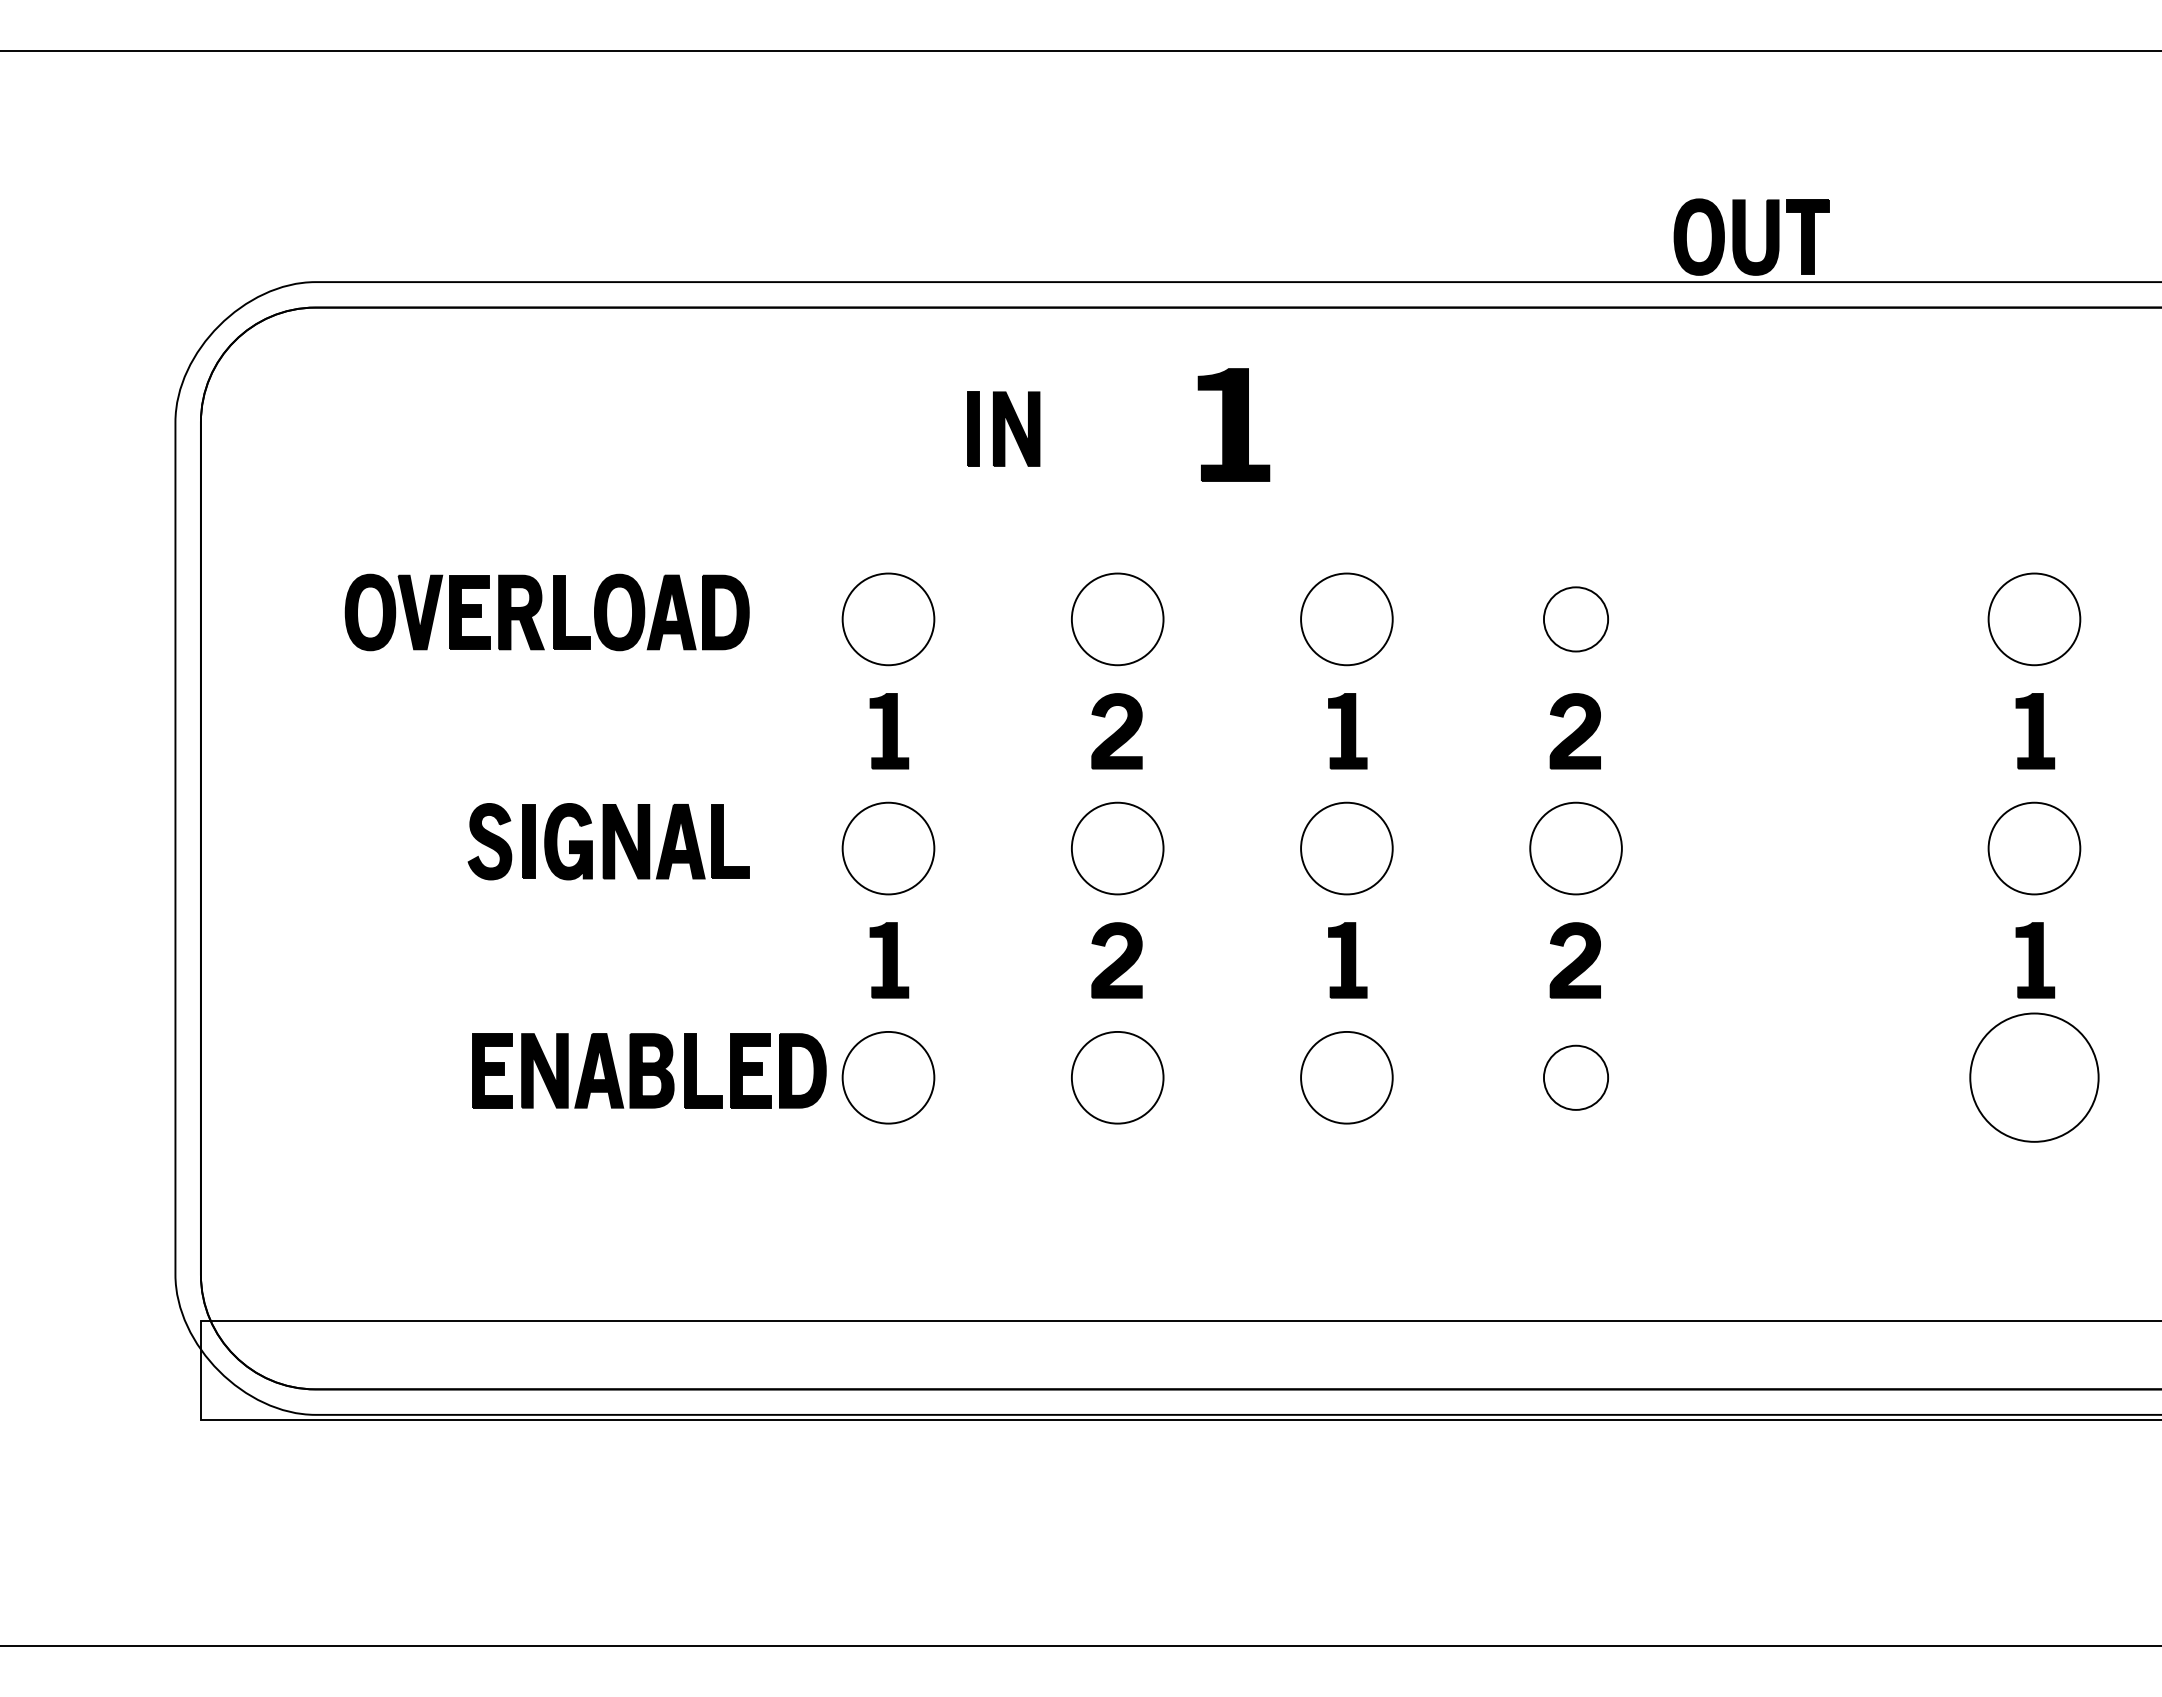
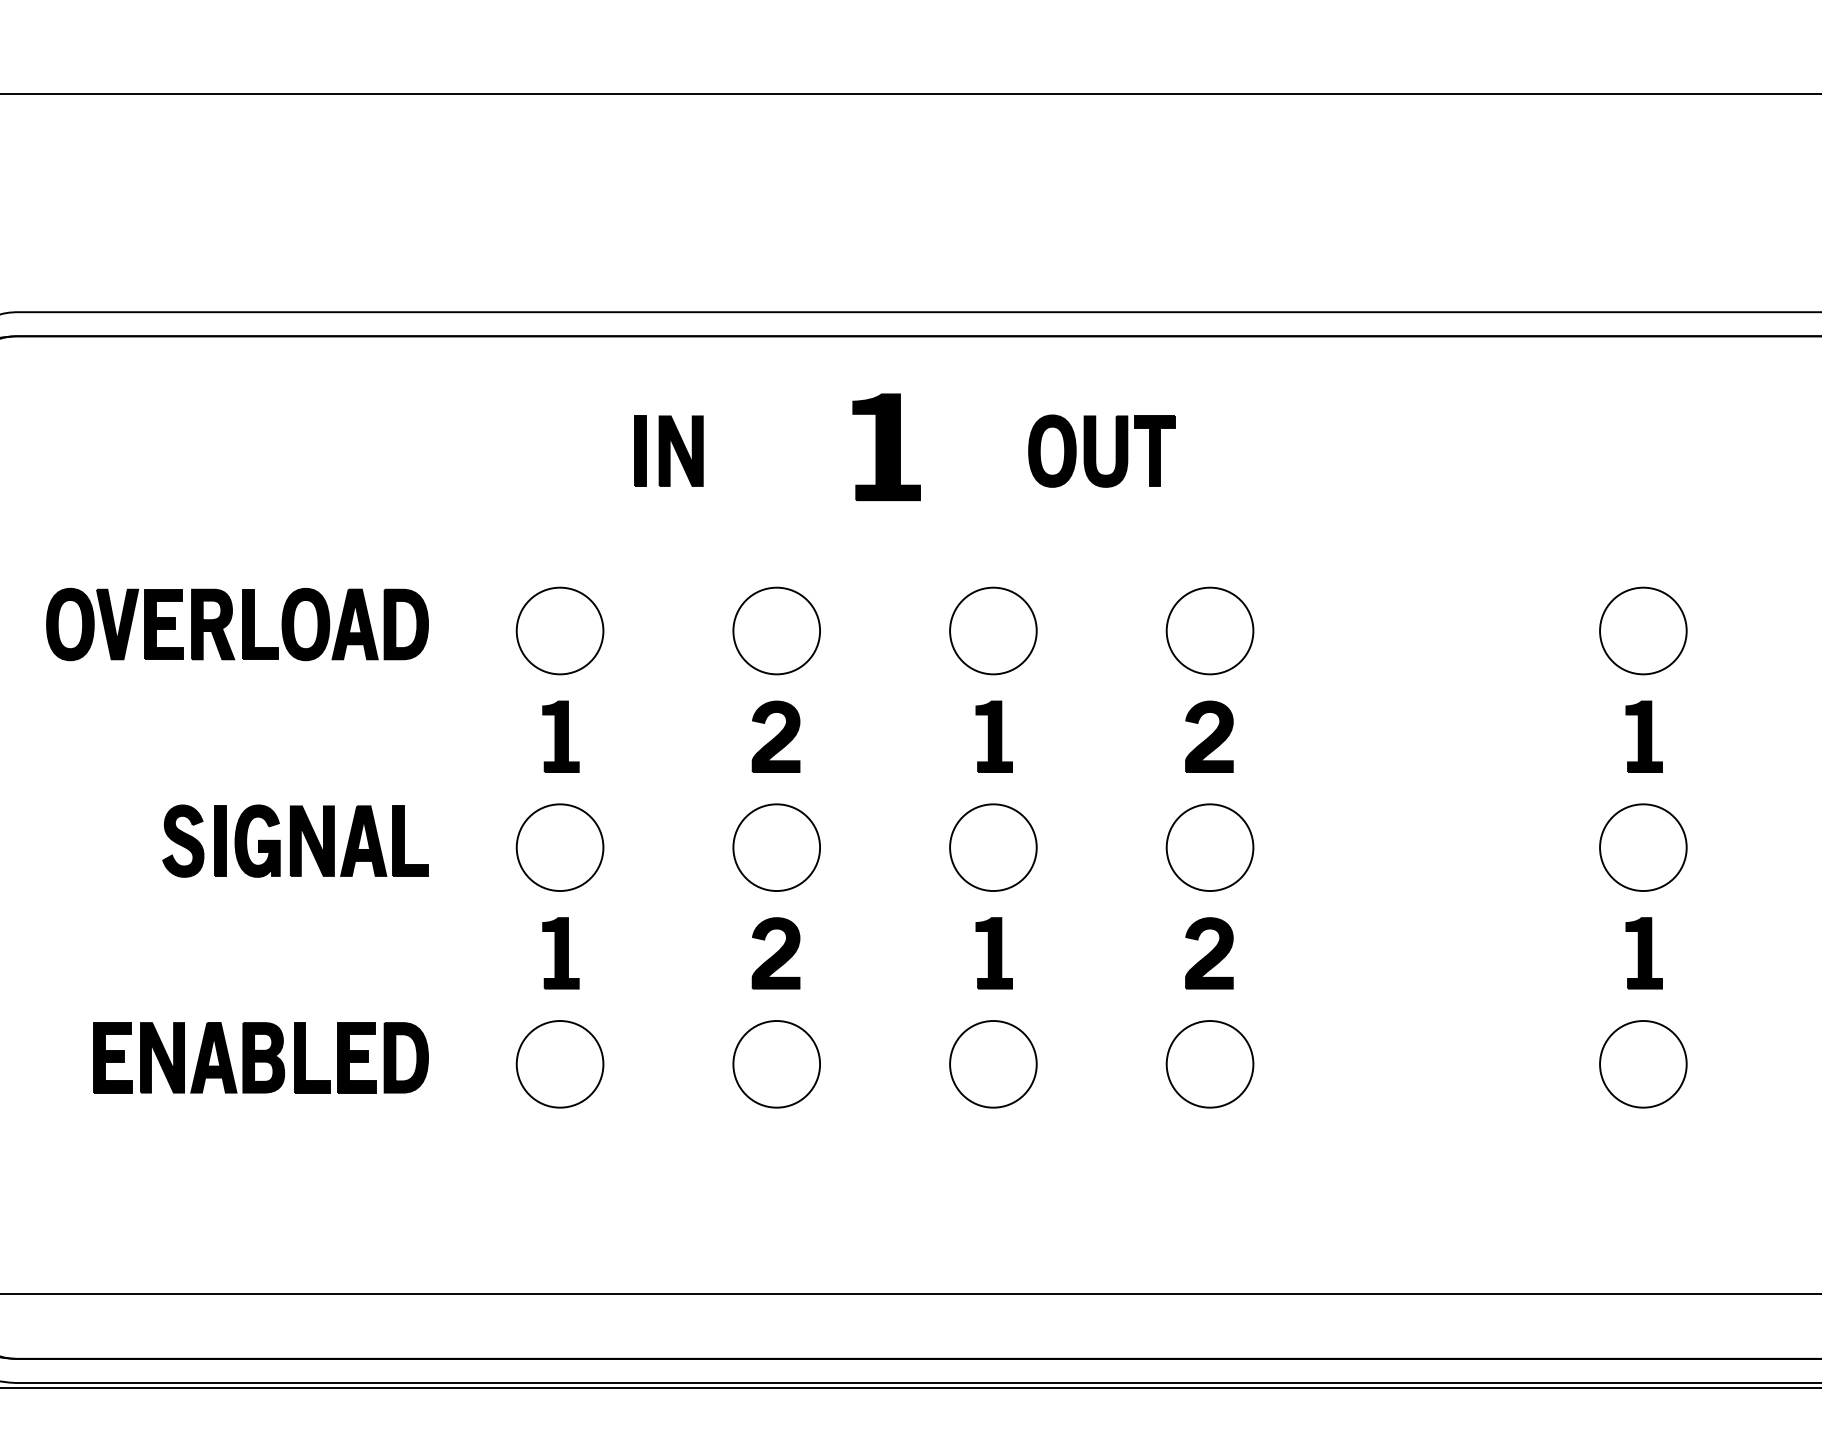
part: (1751, 236) -> (1101, 450), moved
part: (1575, 619) -> (1209, 631), size x1.43
part: (649, 1070) -> (261, 1057), moved
part: (1575, 1077) -> (1209, 1064), size x1.43
part: (2034, 1077) -> (1643, 1064), size x0.71

